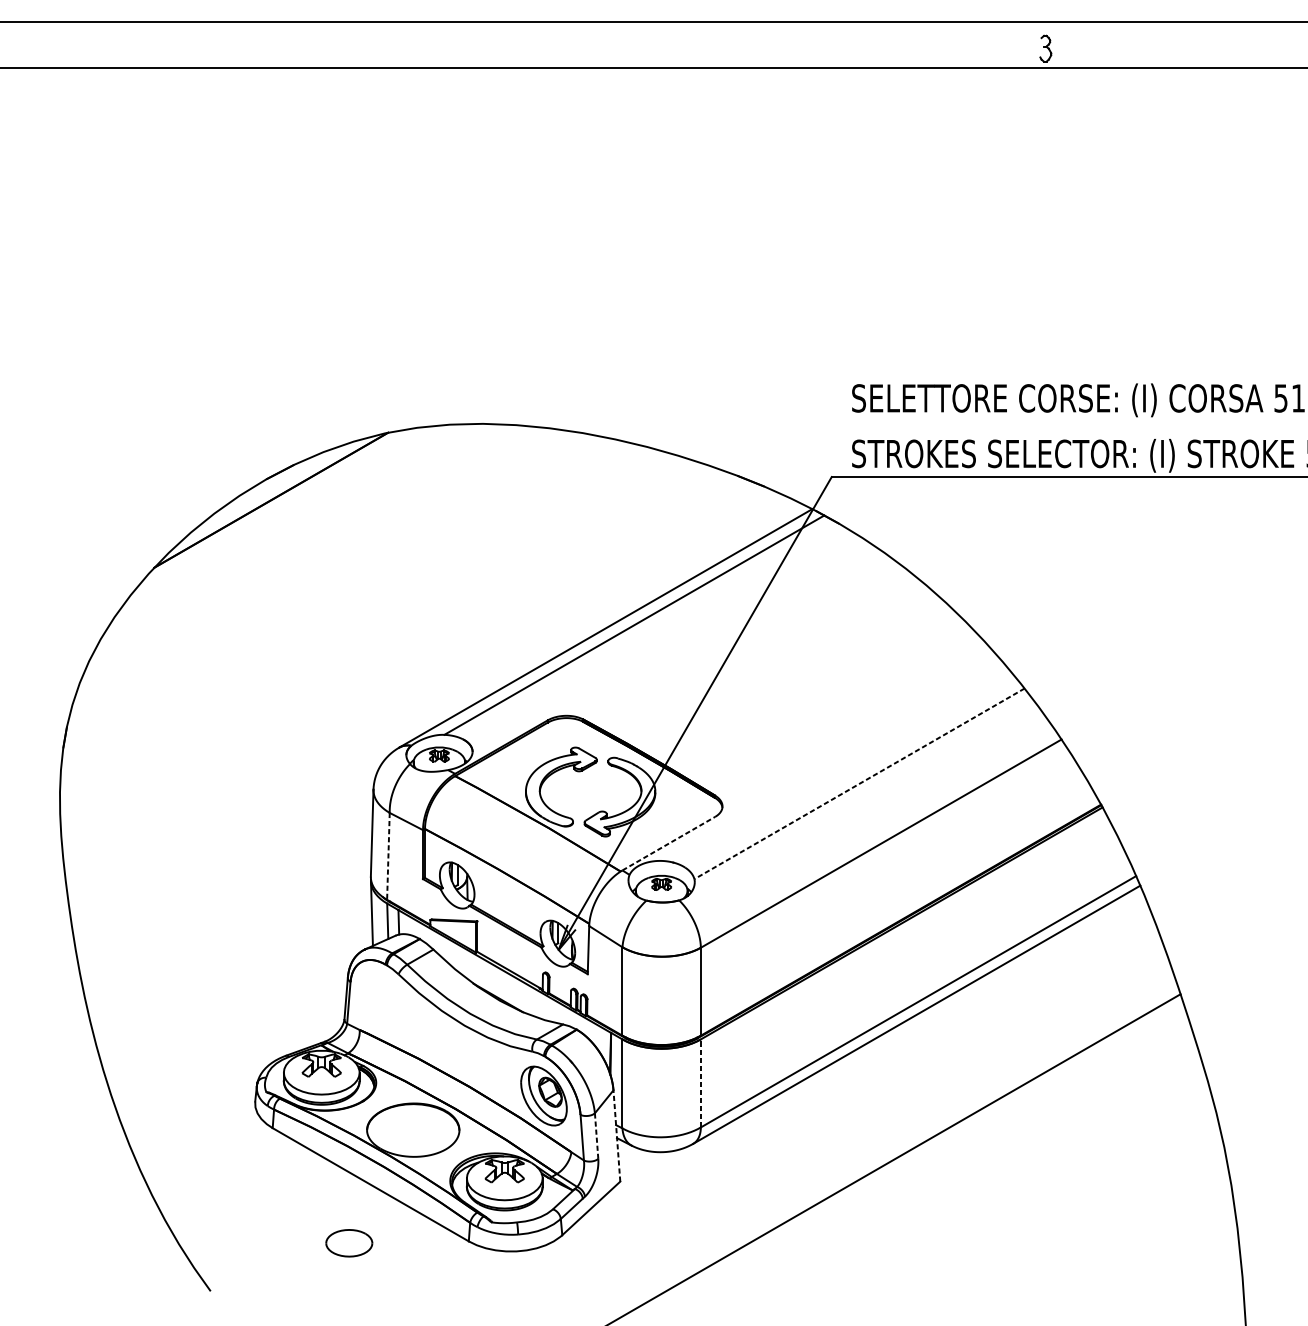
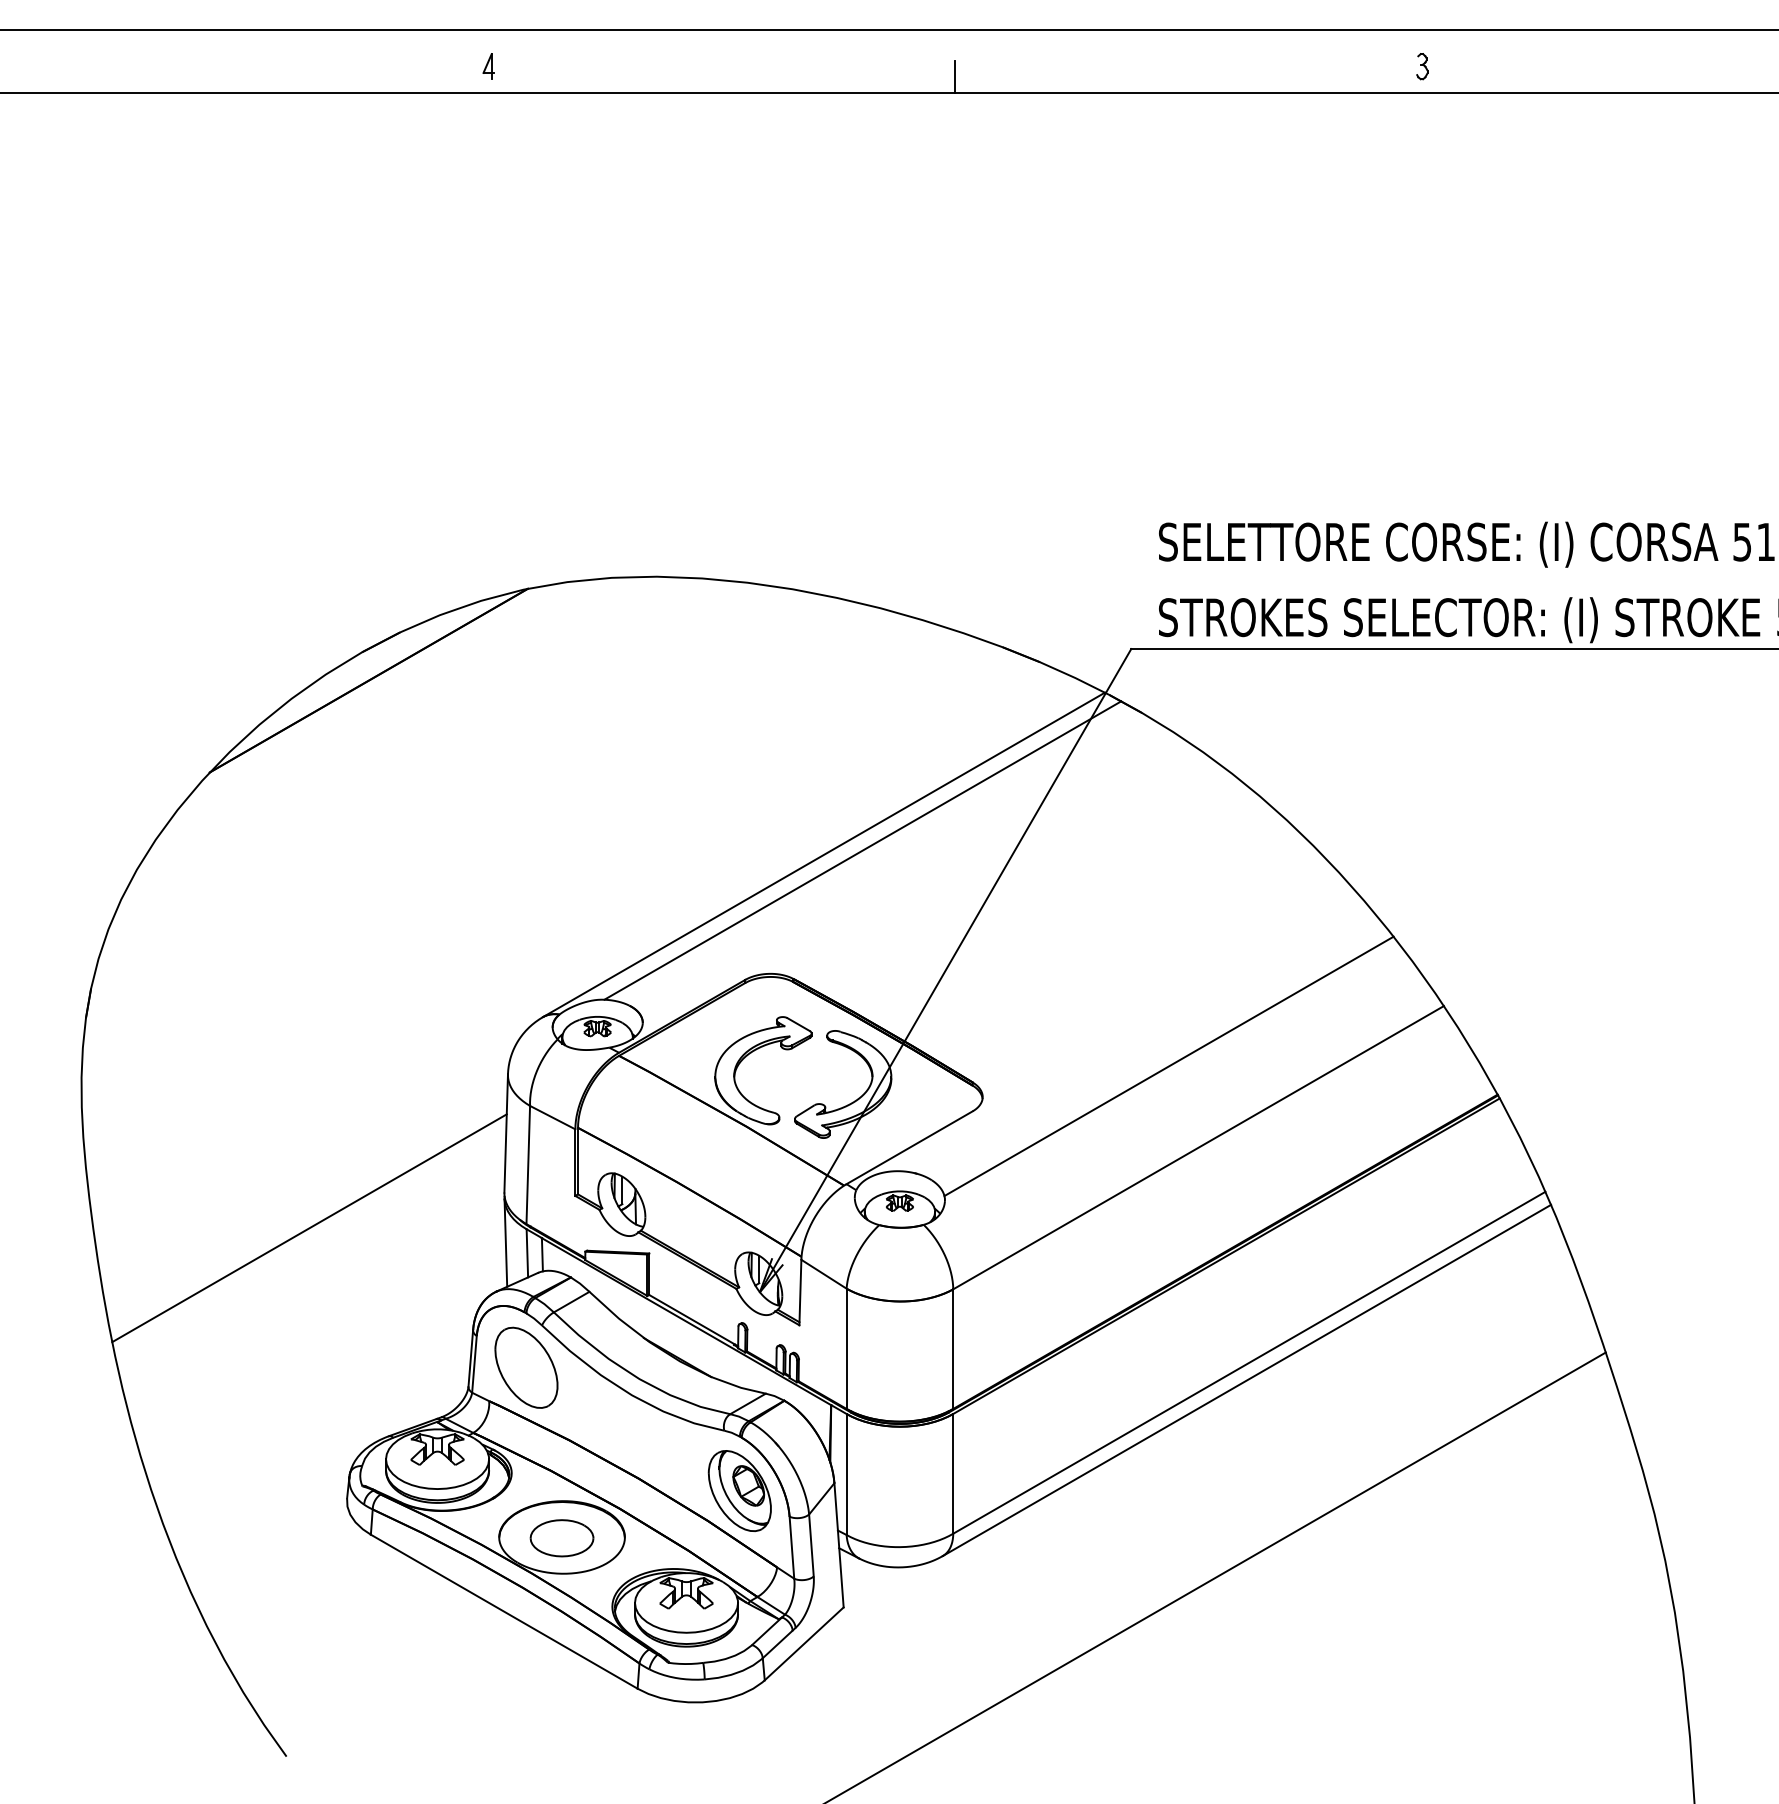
part: (359, 48) -> (488, 66), added
part: (1045, 48) -> (1422, 66), size x0.71
line: (702, 56) -> (955, 76), added
line: (859, 783) -> (1168, 1066), dashed -> solid
line: (668, 843) -> (909, 1147), dashed -> solid
line: (388, 856) -> (528, 1165), dashed -> solid
line: (227, 903) -> (309, 1228), added
part: (387, 1005) -> (526, 1367), added
line: (701, 1083) -> (953, 1473), dashed -> solid
line: (617, 1135) -> (839, 1544), dashed -> solid
line: (596, 1136) -> (811, 1545), dashed -> solid
part: (348, 1243) -> (561, 1538), moved

